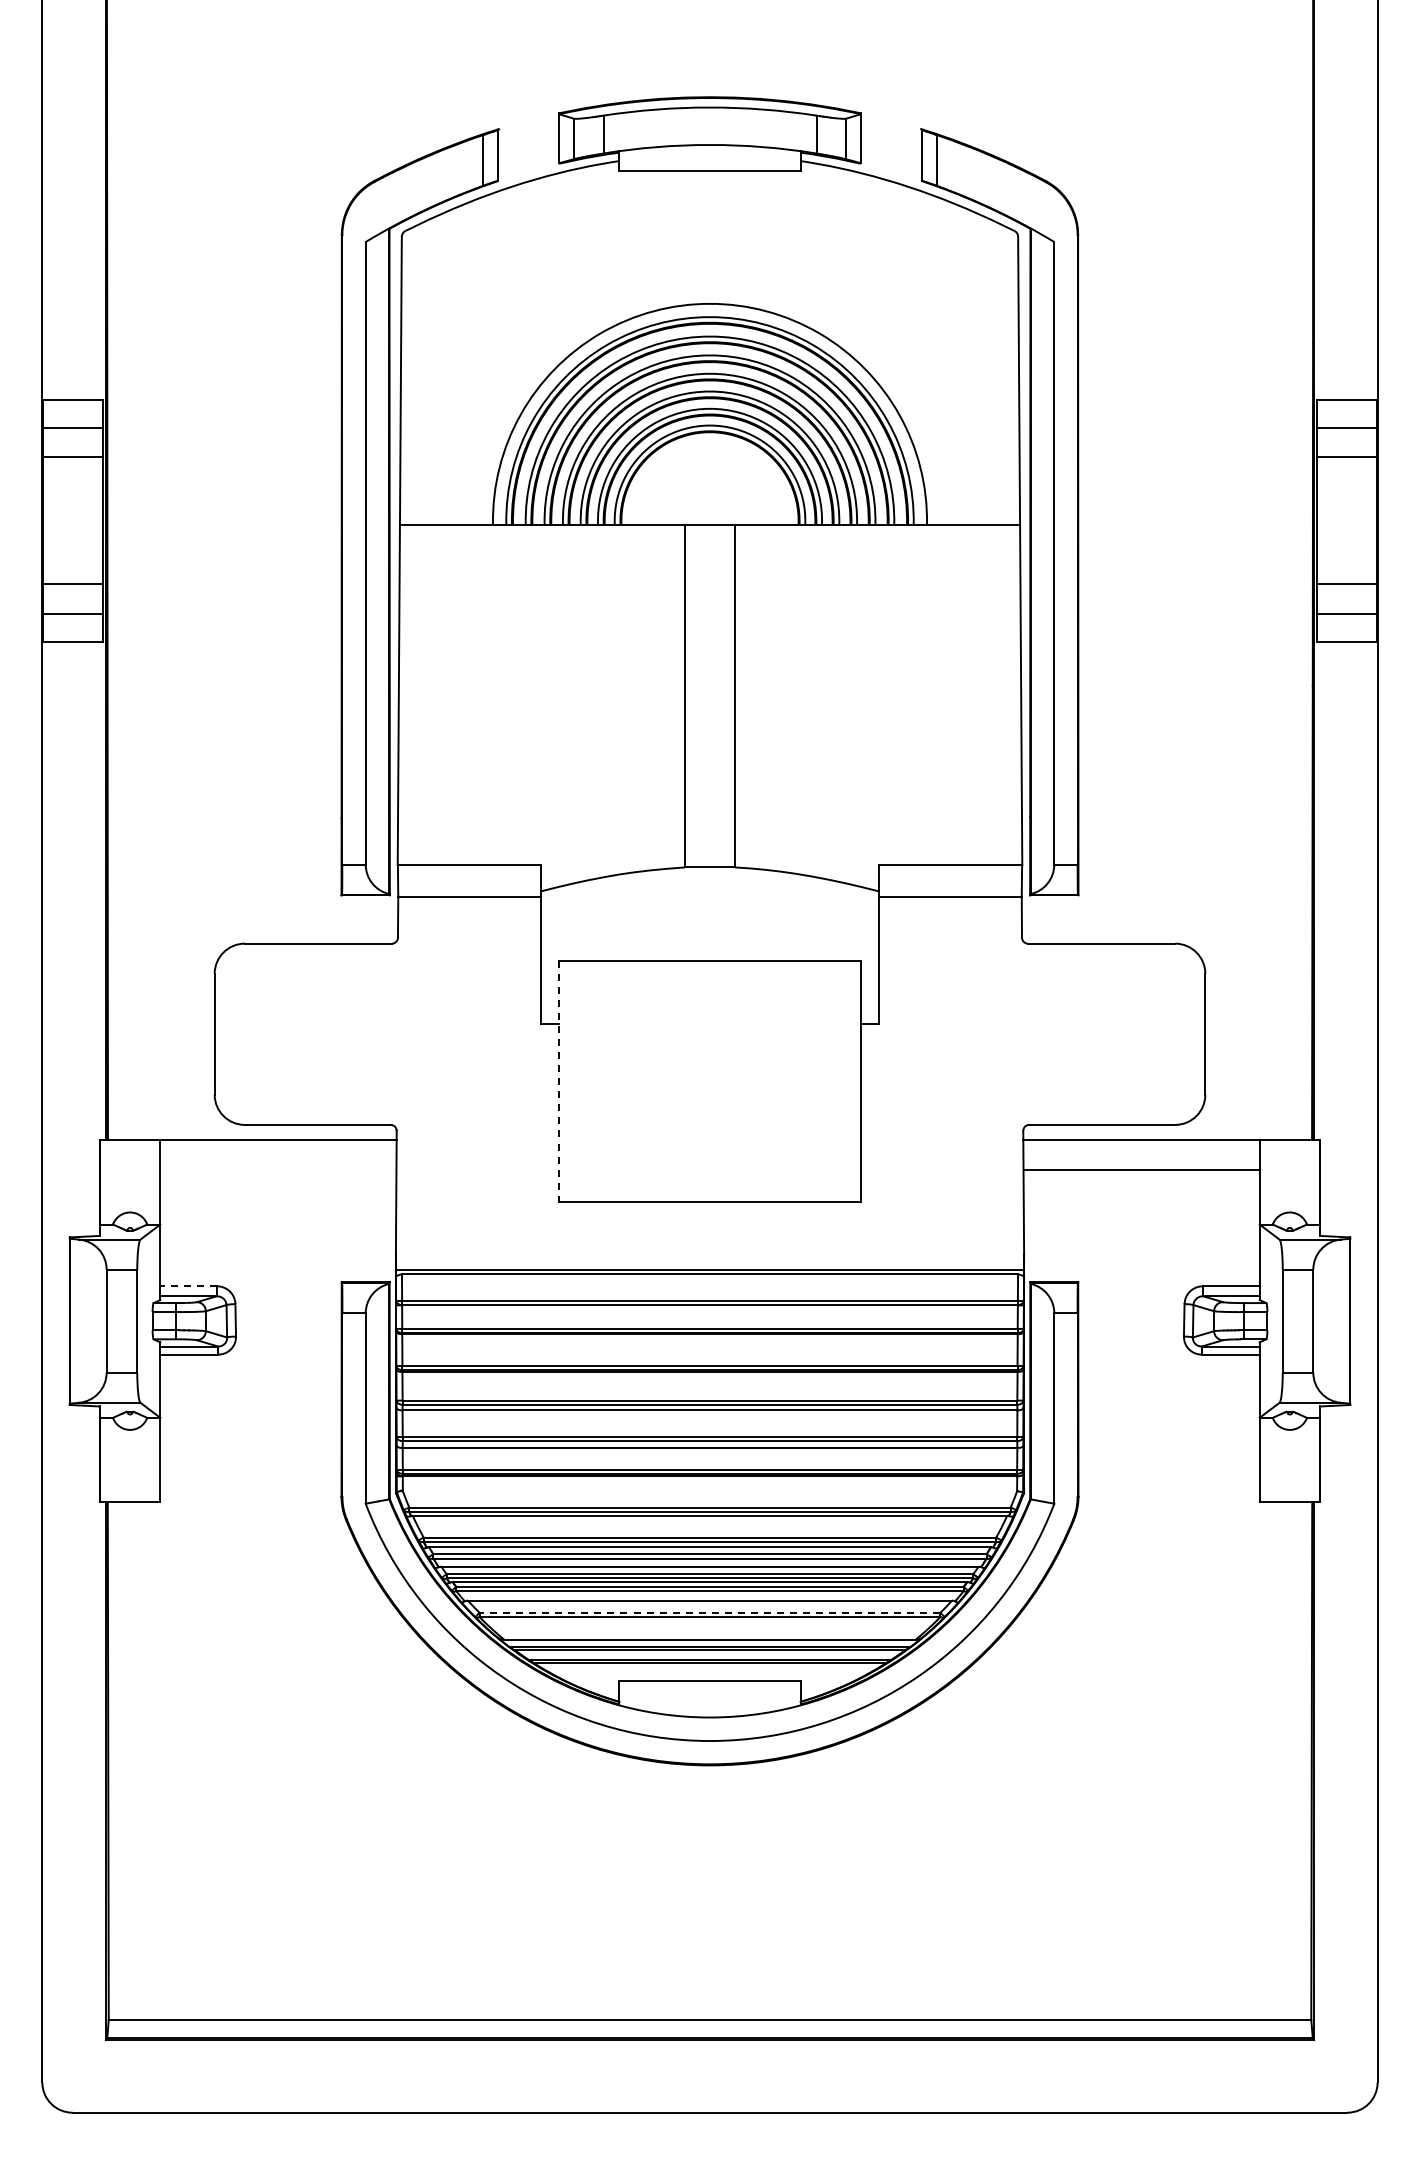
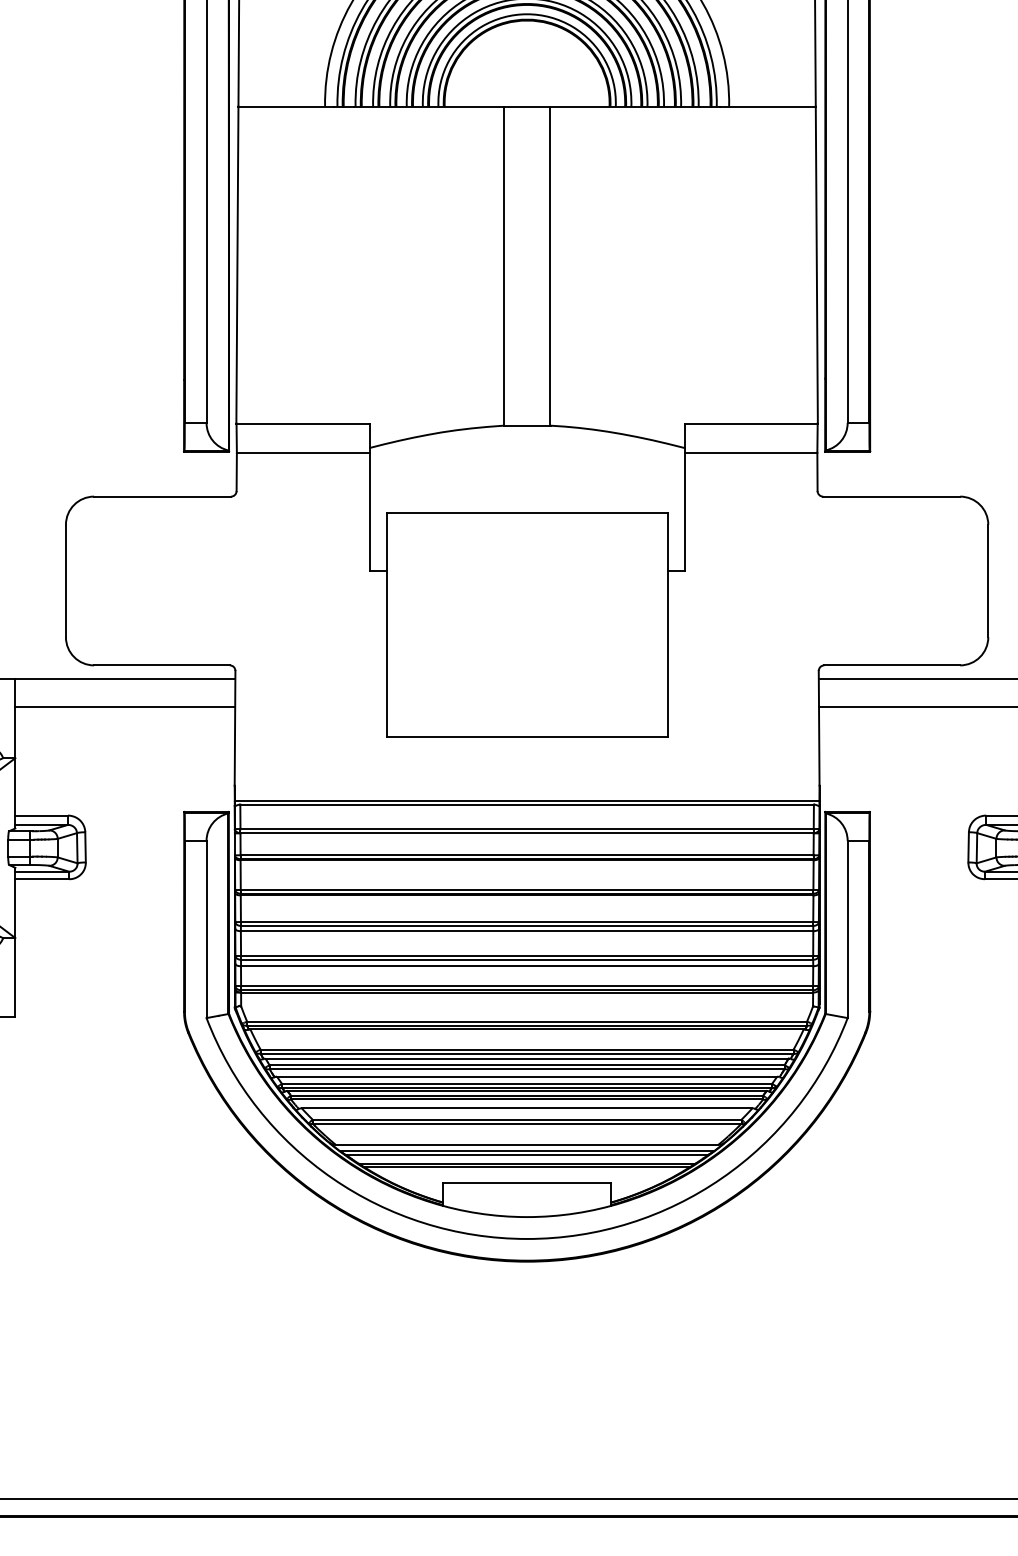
line: (559, 1081) -> (386, 624), dashed -> solid
line: (278, 1170) -> (125, 707), added
line: (188, 1286) -> (41, 815), dashed -> solid
line: (709, 1612) -> (526, 1119), dashed -> solid

